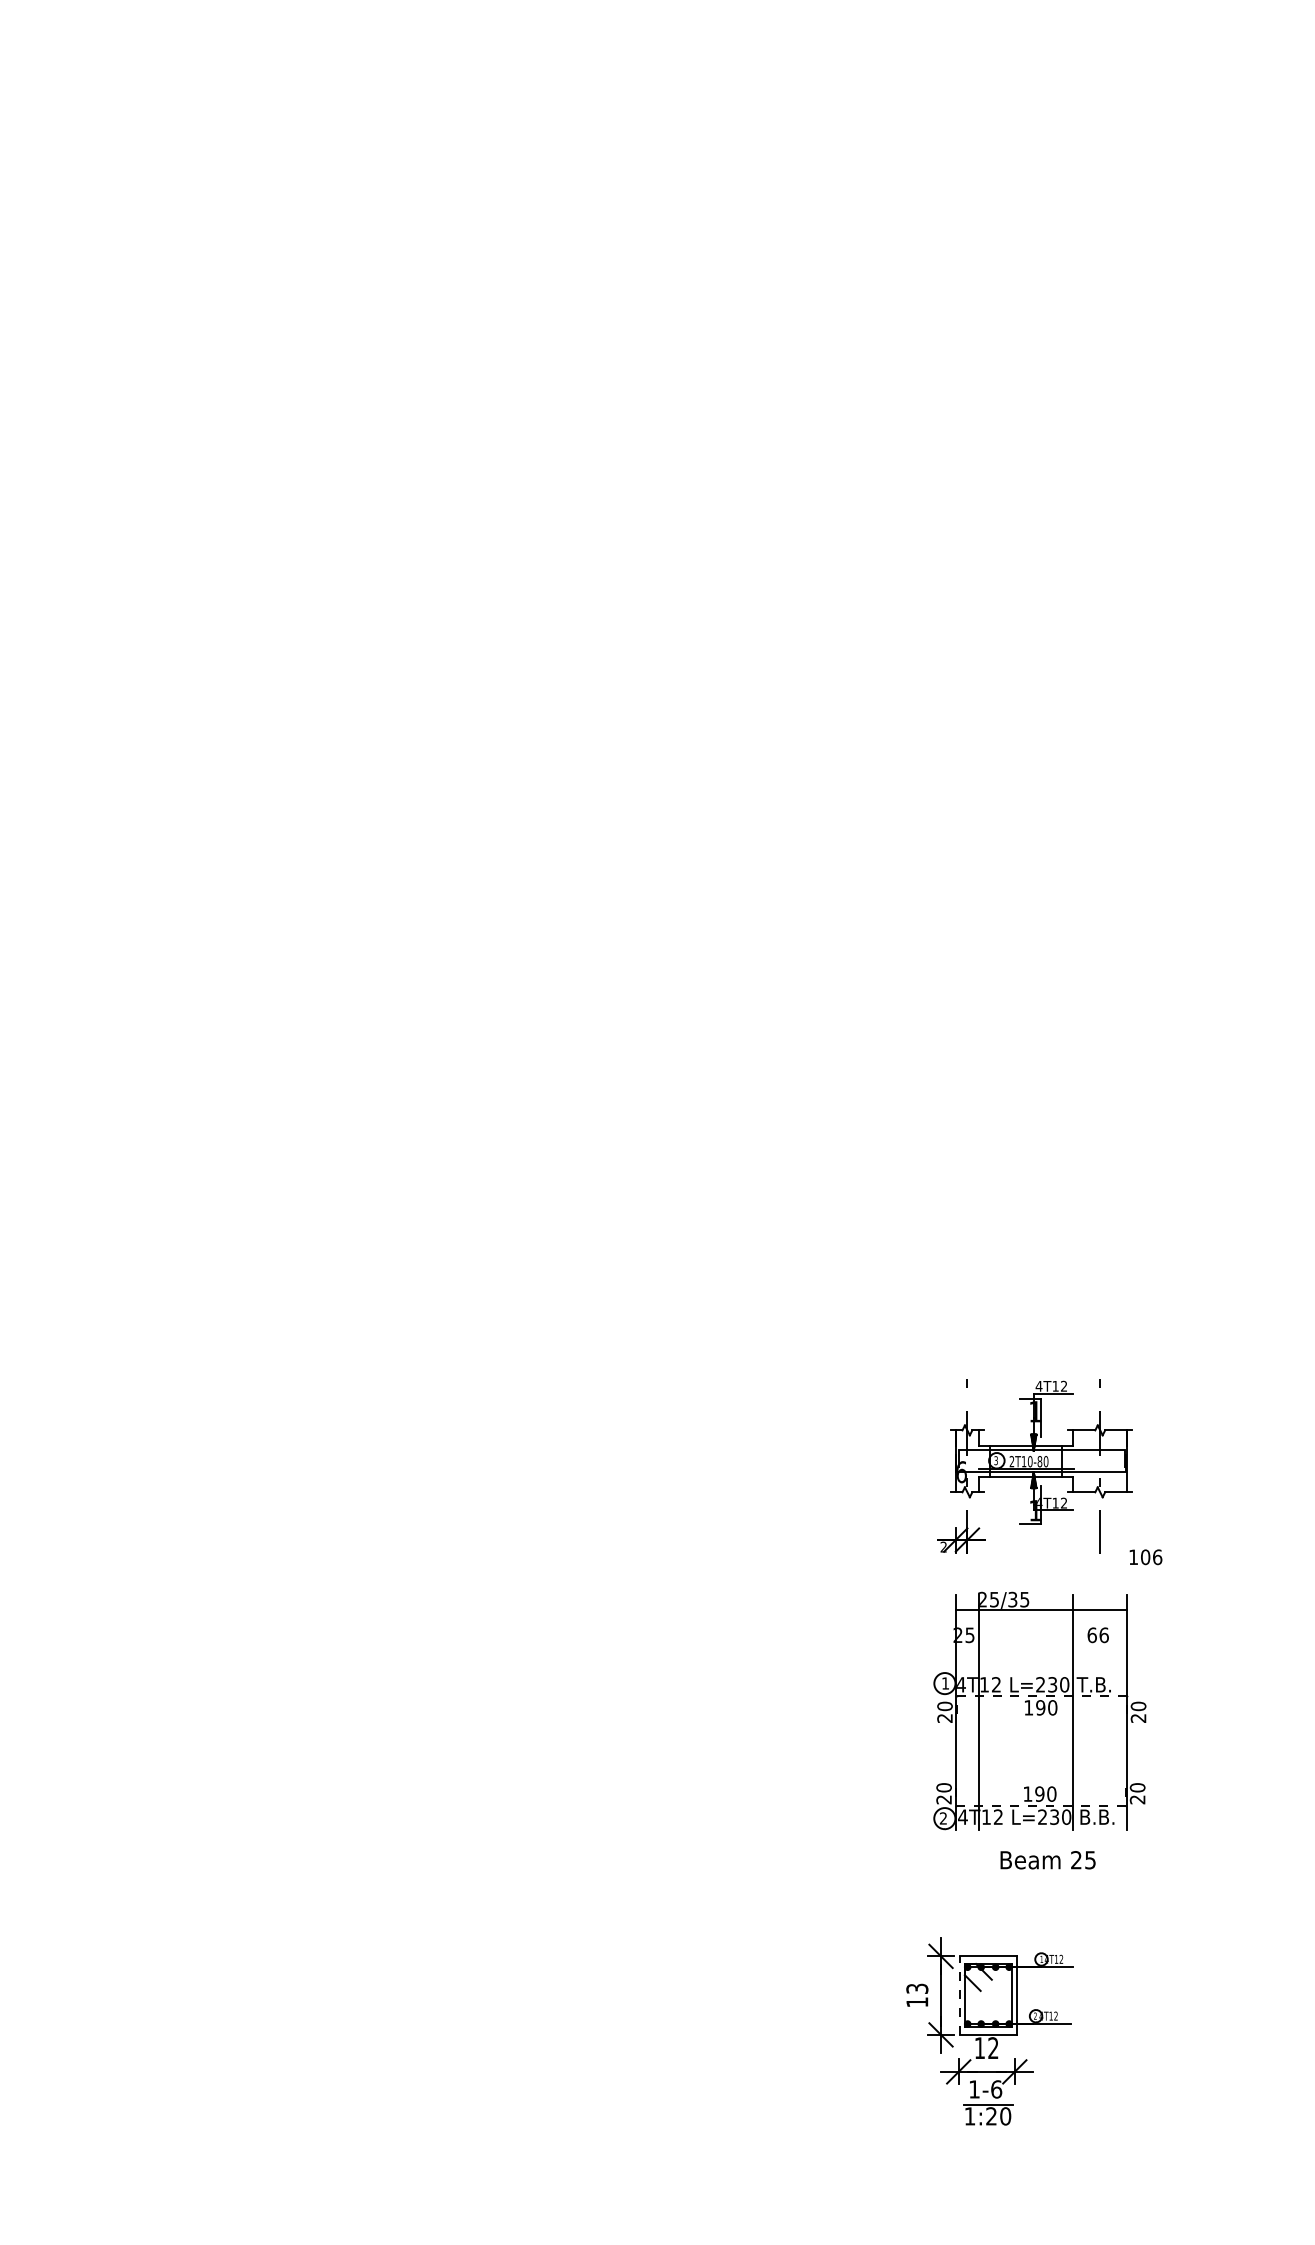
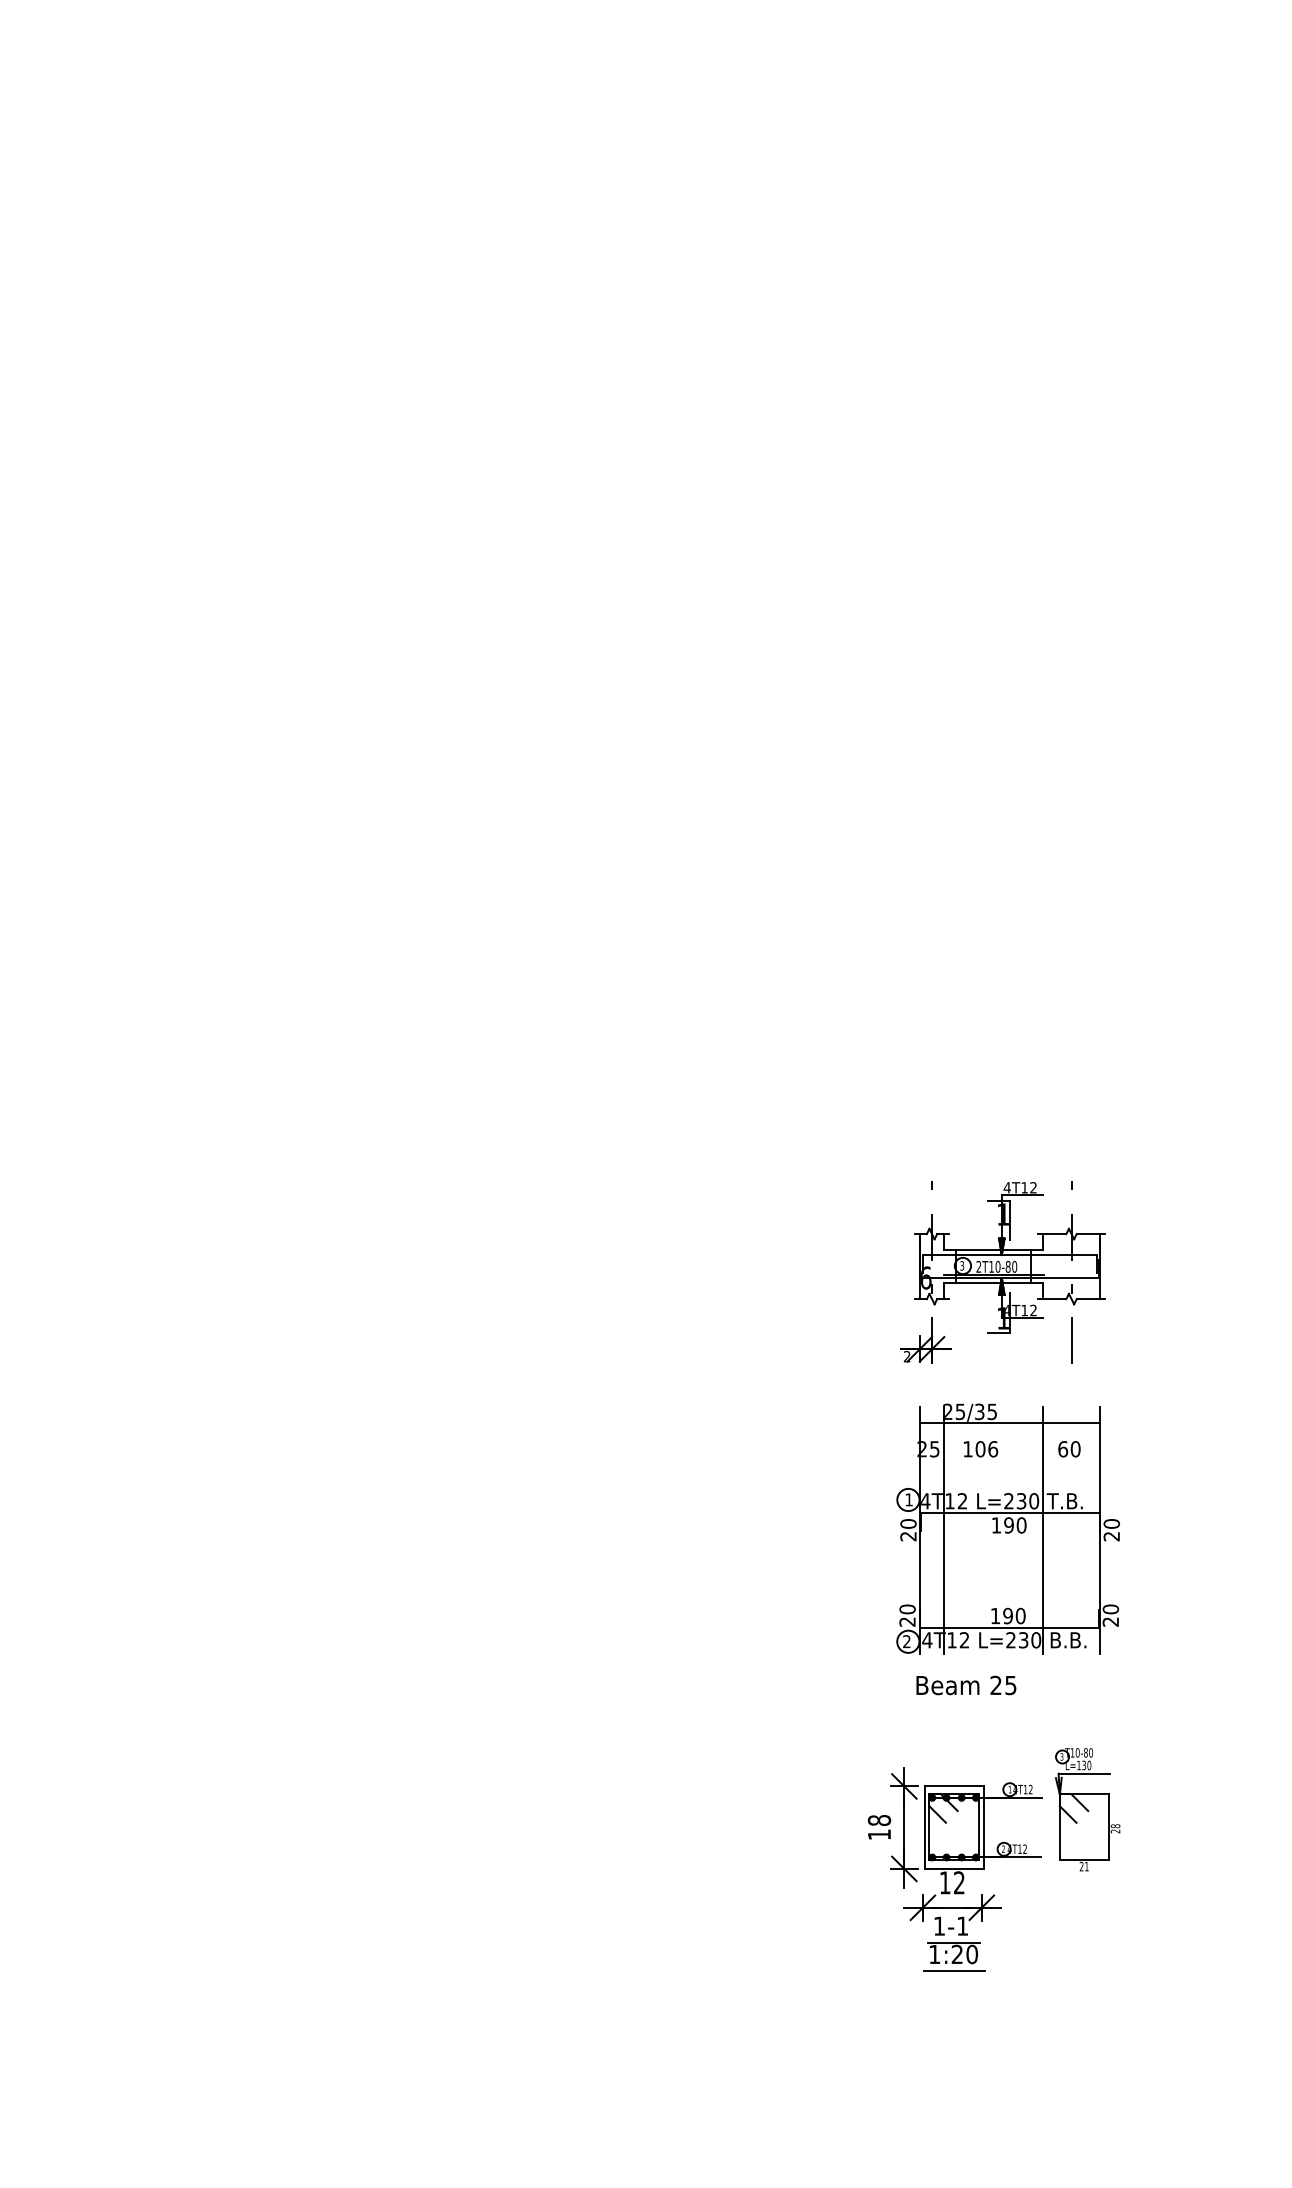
text: (1145, 1557) -> (980, 1449), moved
text: (1103, 1634) -> (1074, 1448), 66 -> 60
line: (1042, 1696) -> (1010, 1513), dashed -> solid
line: (1041, 1805) -> (1009, 1628), dashed -> solid
text: (1047, 1860) -> (965, 1685), moved
part: (1115, 1978) -> (1087, 1809), added
text: (917, 1988) -> (879, 1820), 13 -> 18
line: (960, 1995) -> (924, 1827), dashed -> solid
text: (996, 2089) -> (962, 1926), 1-6 -> 1-1
line: (988, 2132) -> (954, 1971), added

